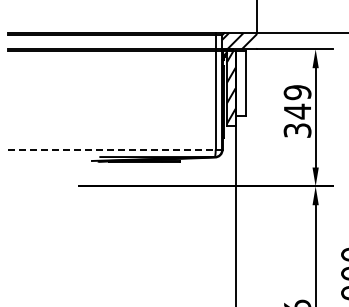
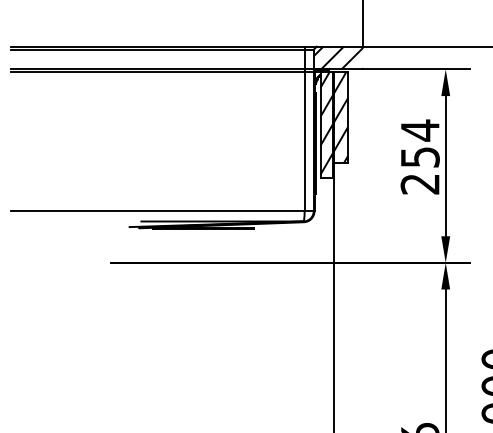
hatch: (241, 82) -> (341, 116), added
text: (297, 110) -> (420, 155), 349 -> 254
line: (111, 149) -> (157, 210), dashed -> solid

